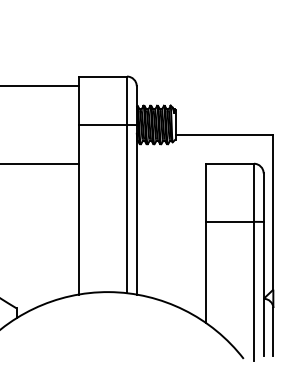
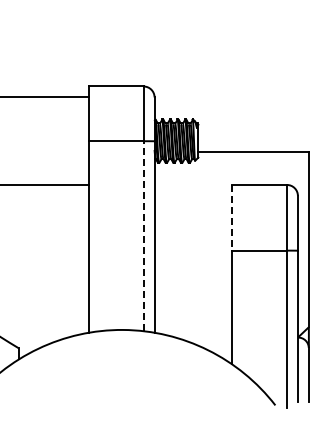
line: (205, 192) -> (232, 217), solid -> dashed
line: (126, 209) -> (143, 236), solid -> dashed

